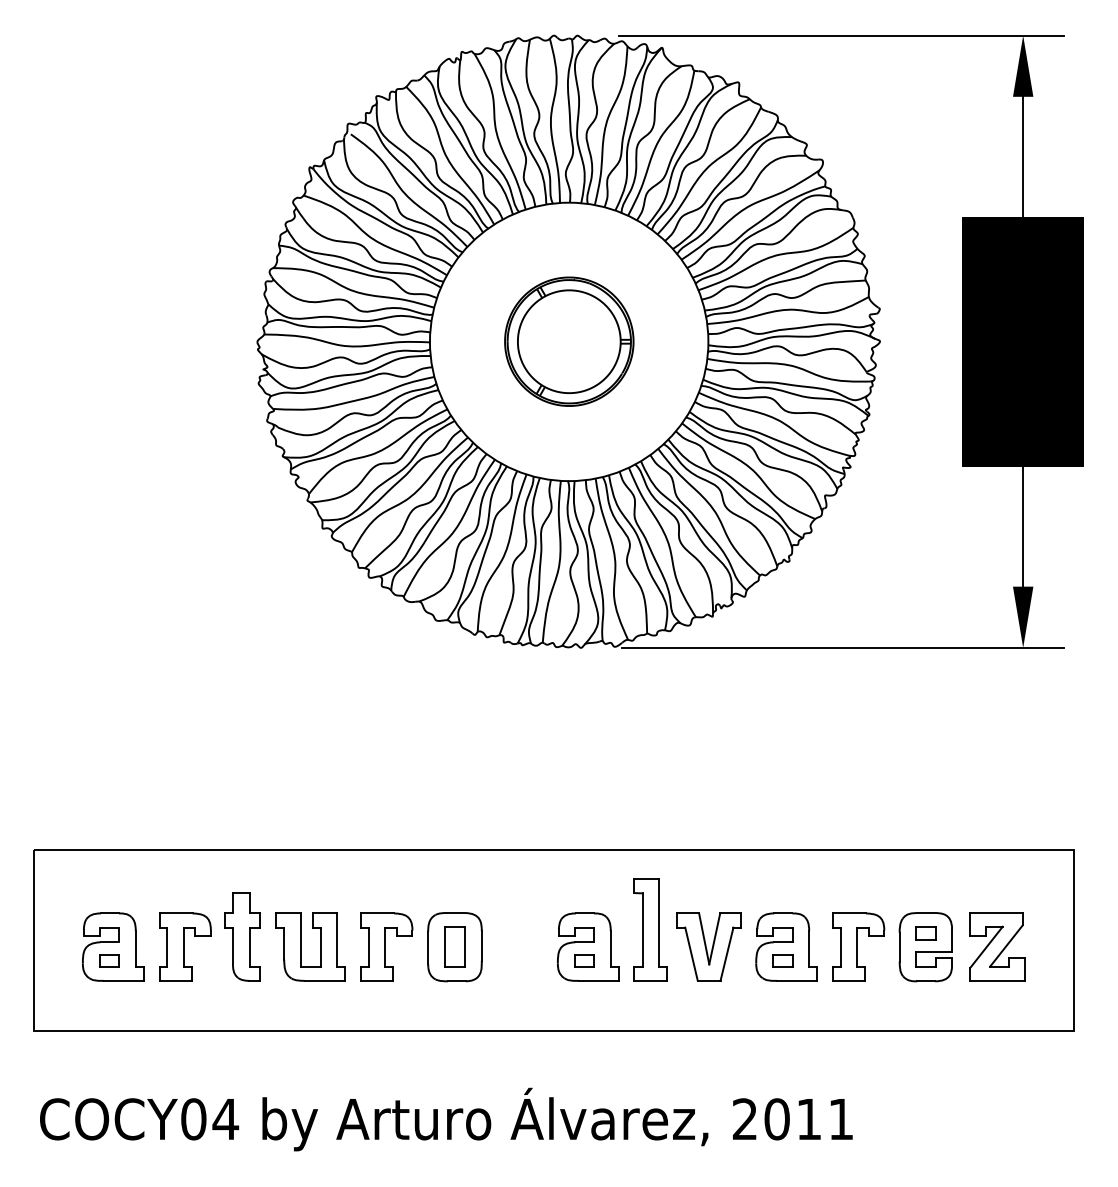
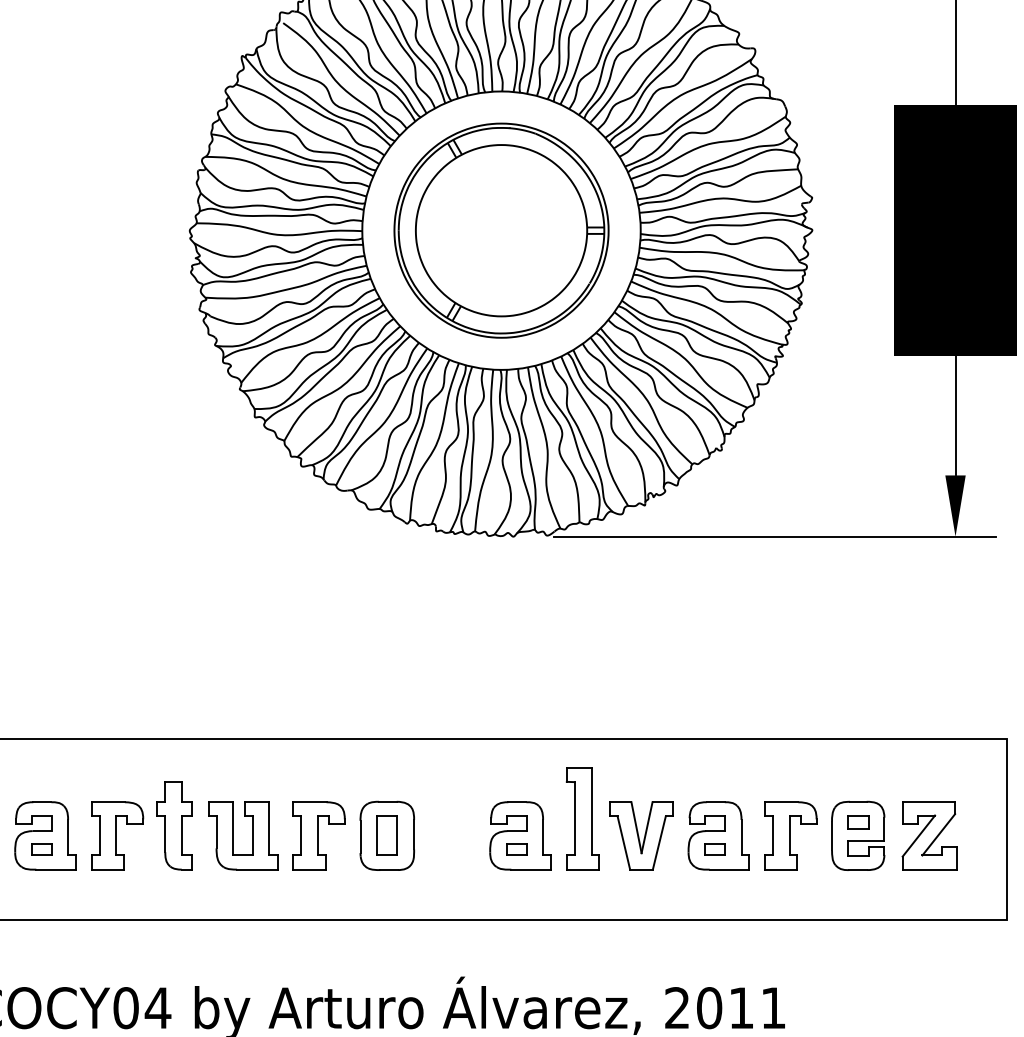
part: (569, 341) -> (501, 230), size x1.67

